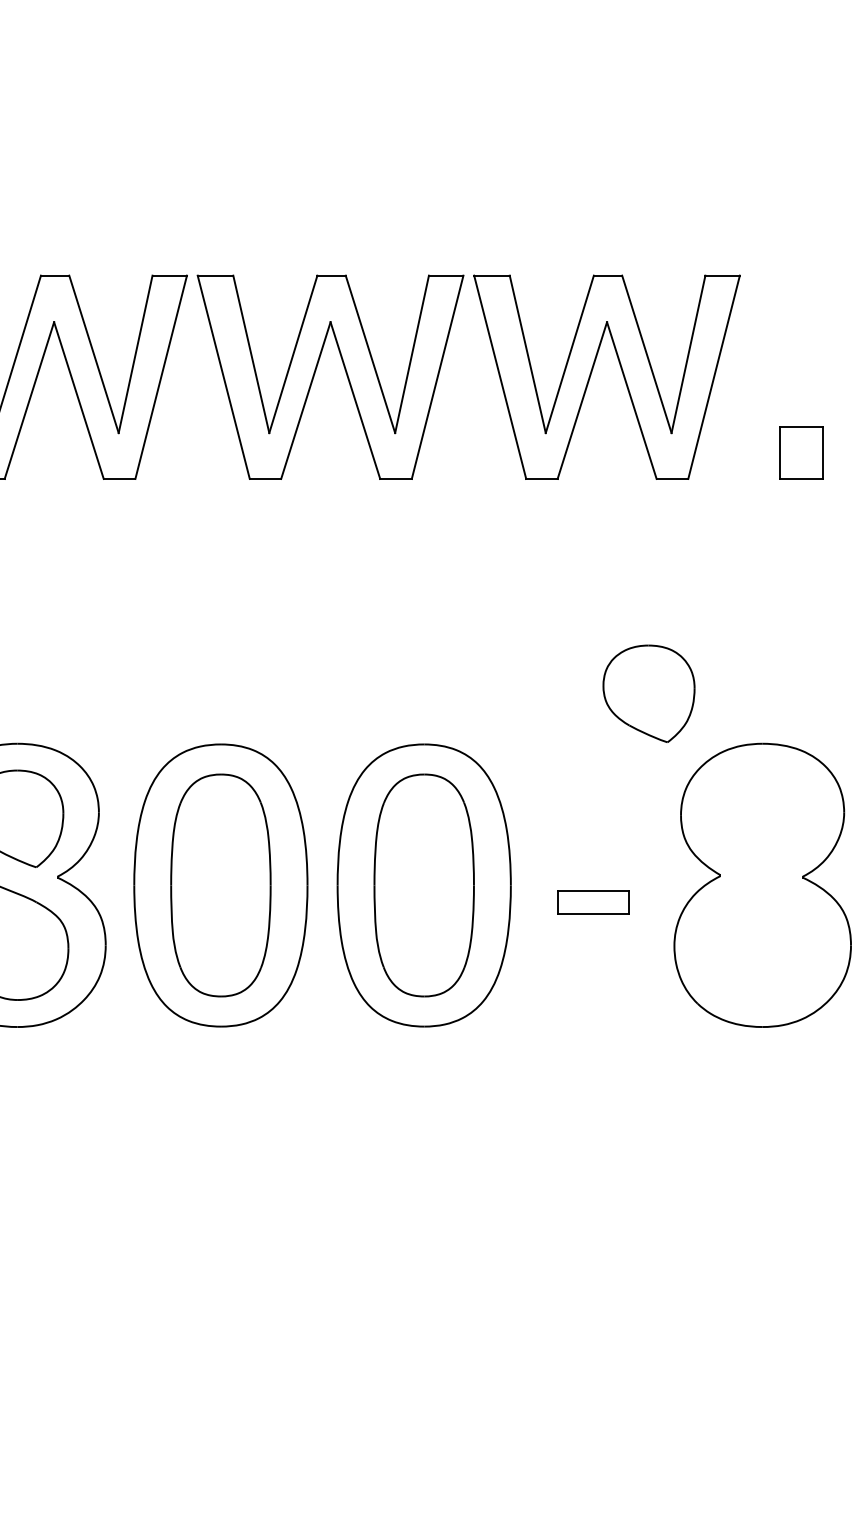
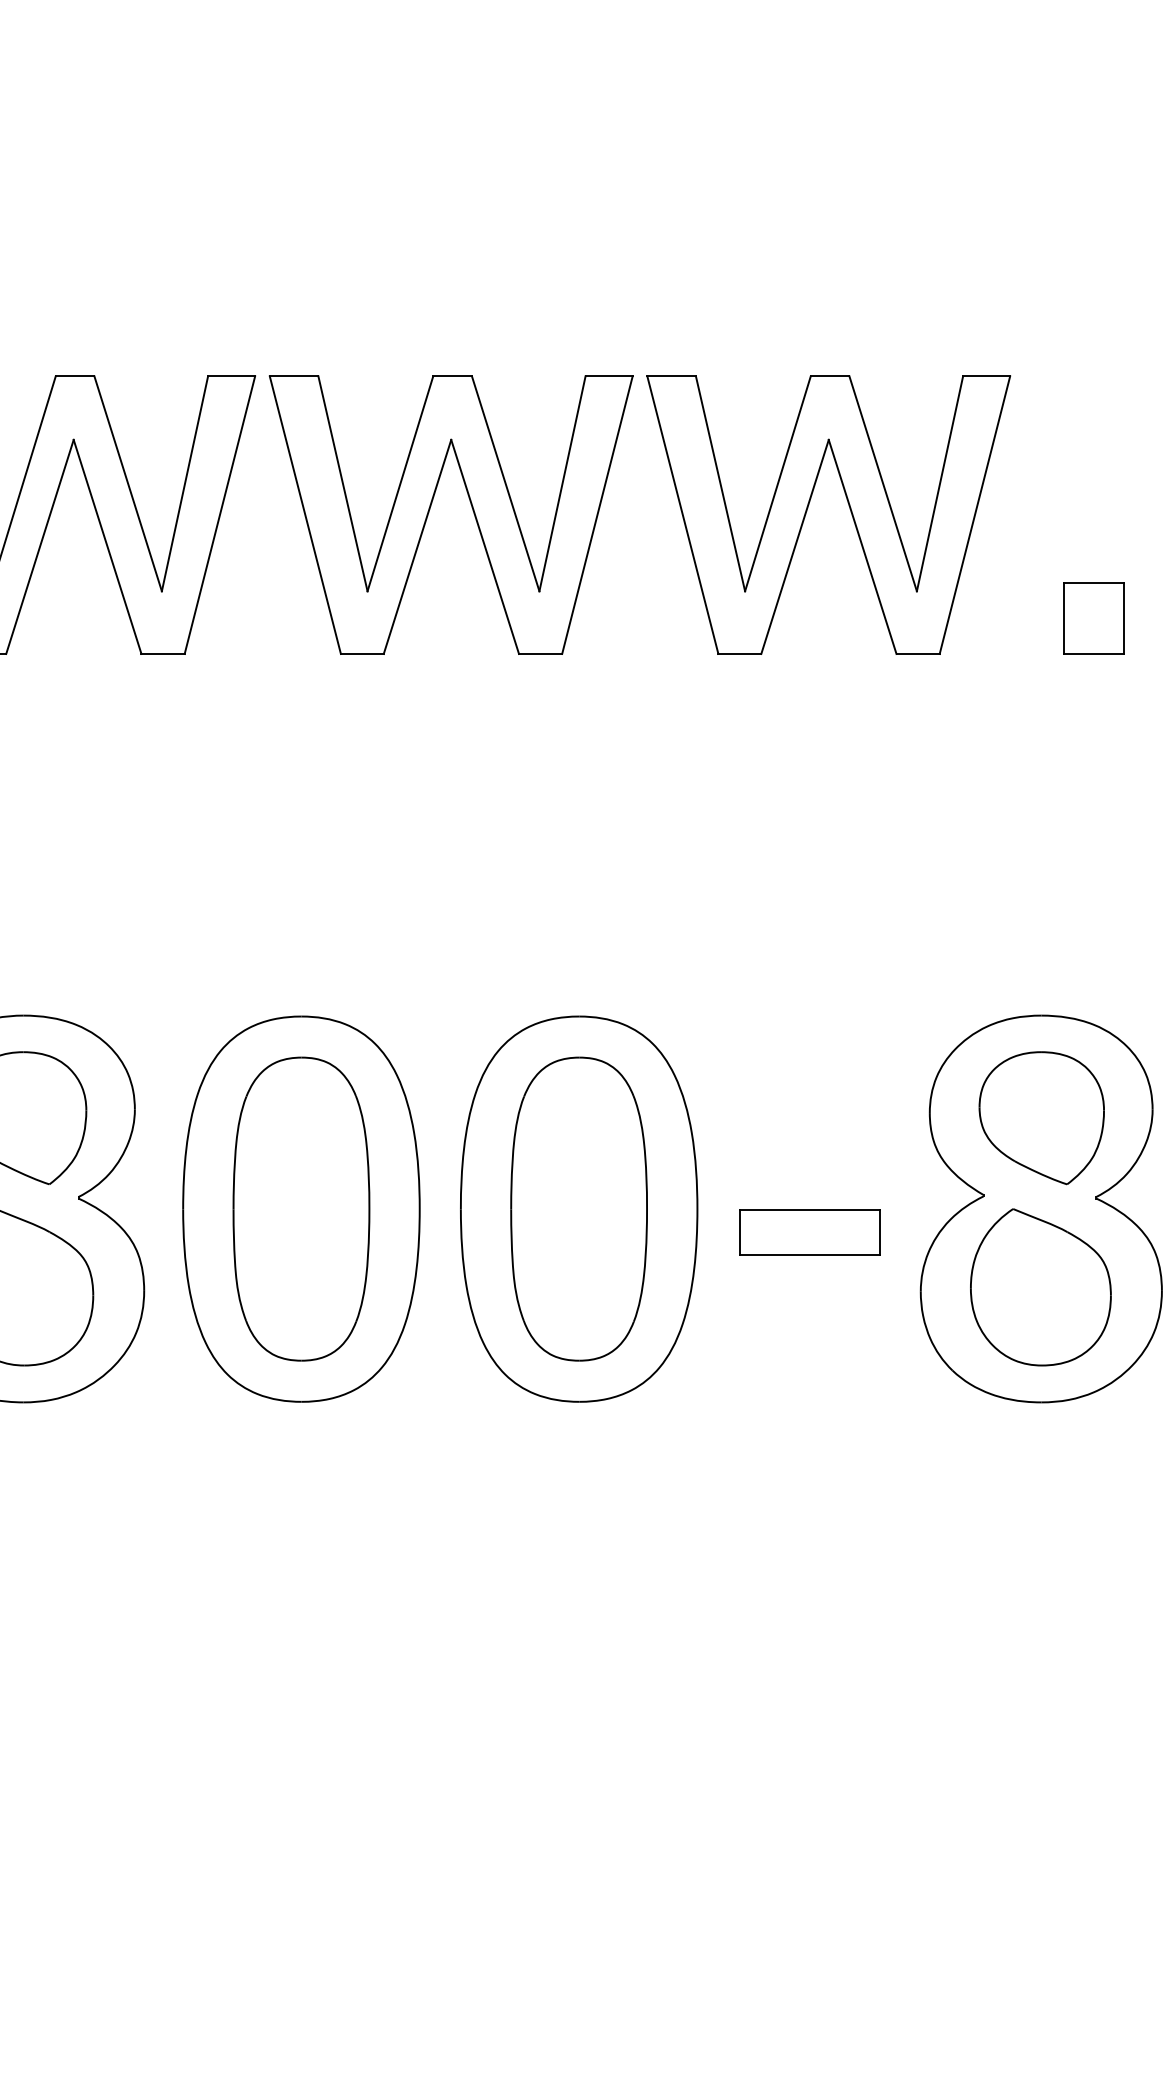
part: (648, 693) -> (1041, 1117), moved
part: (593, 902) -> (810, 1232), size x1.43
part: (762, 942) -> (1041, 1286), added

